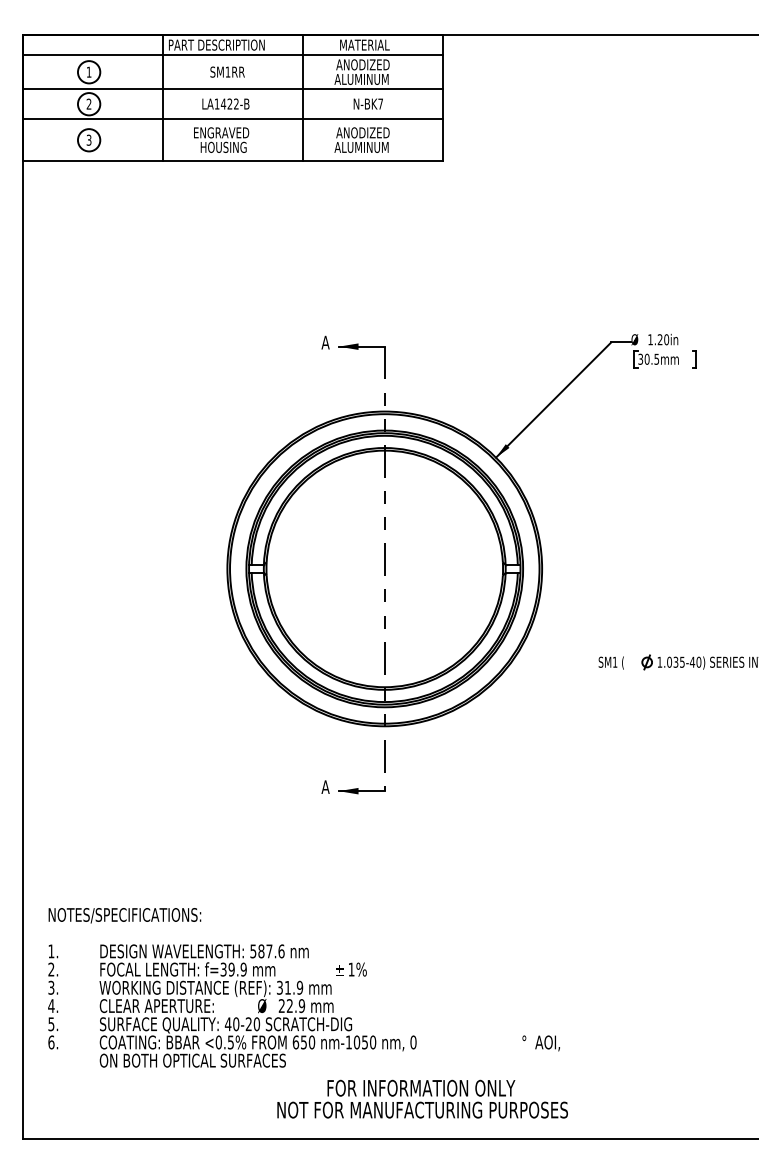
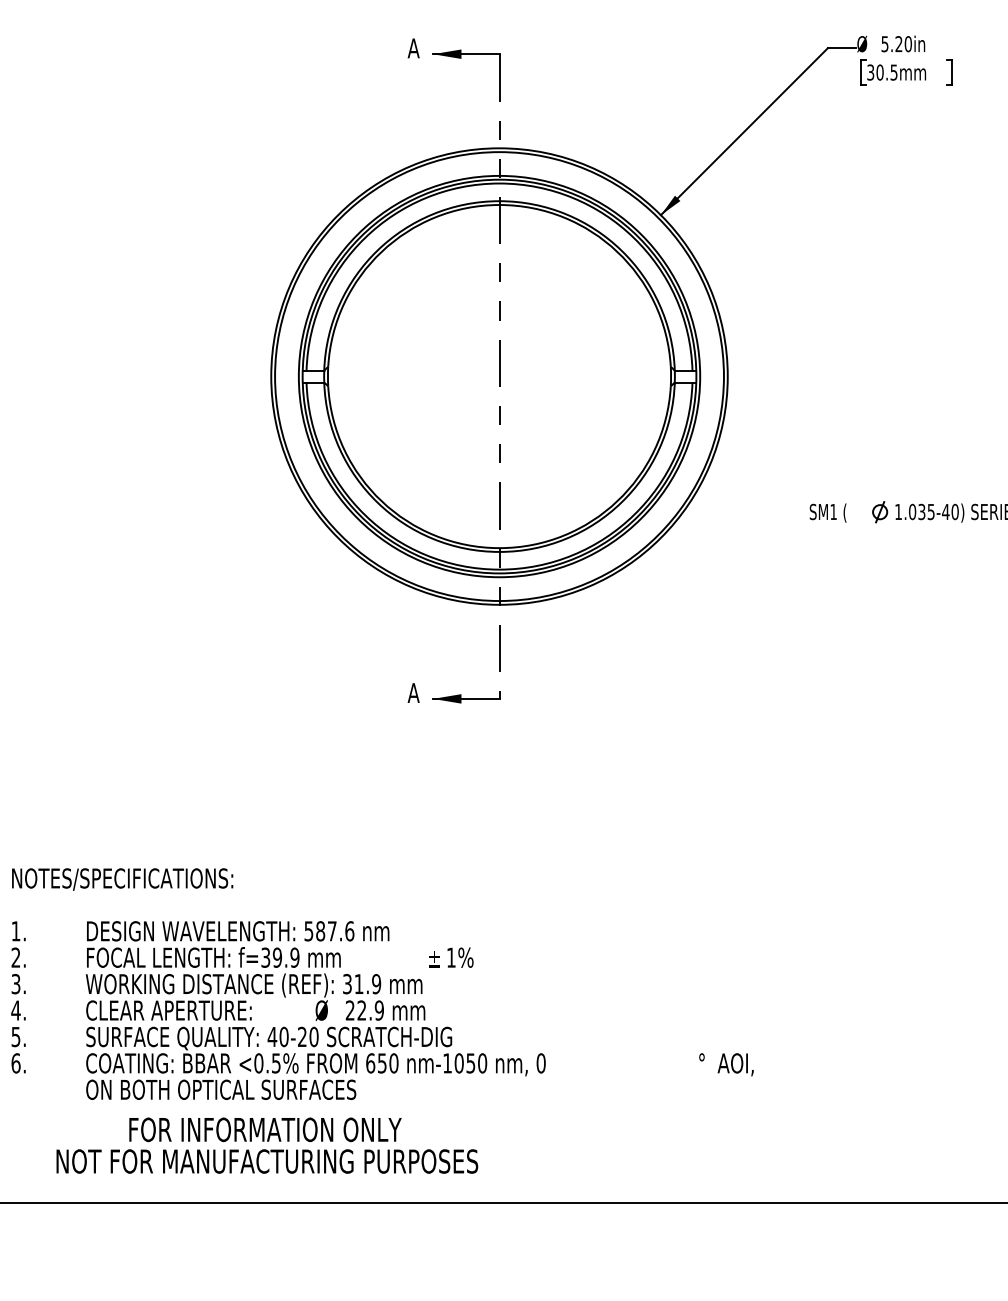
text: (650, 339) -> (884, 43), 1.20in -> 5.20in
text: (422, 1098) -> (267, 1144), moved

